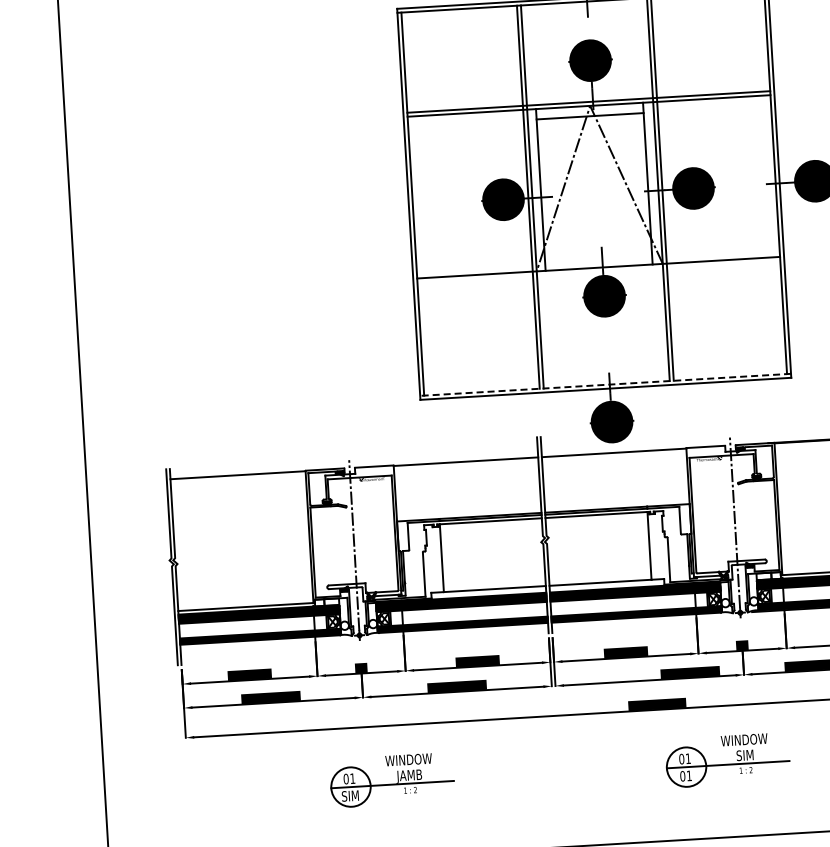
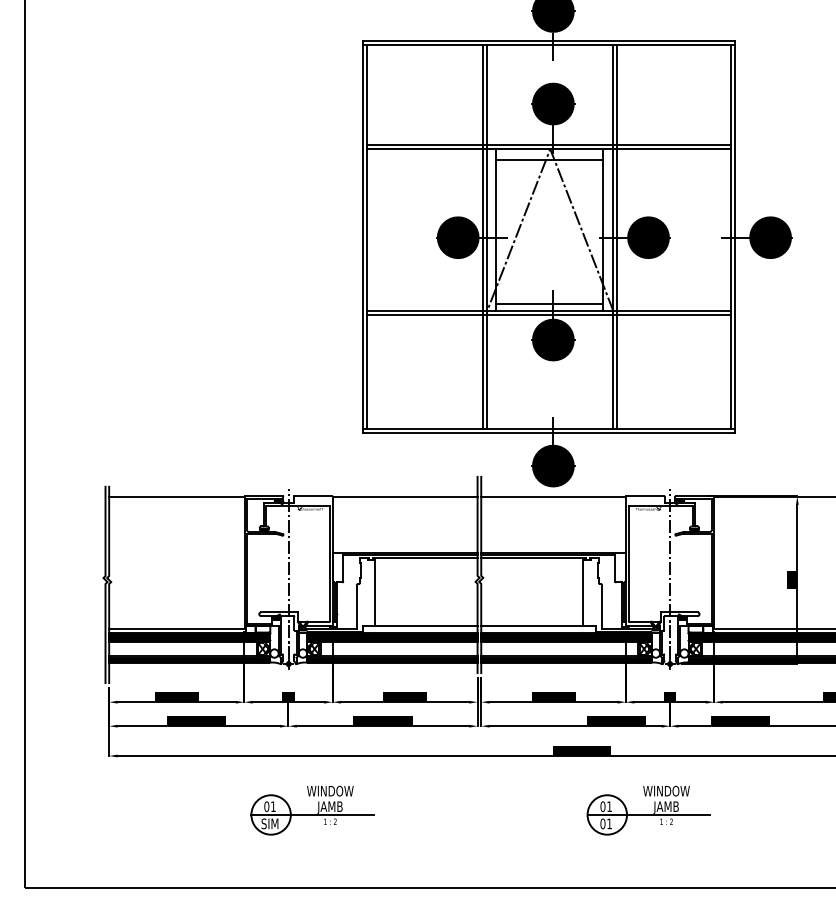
line: (598, 260) -> (549, 303), added
line: (598, 272) -> (548, 315), added
line: (605, 384) -> (549, 428), dashed -> solid
text: (744, 756) -> (665, 807), SIM -> JAMB

